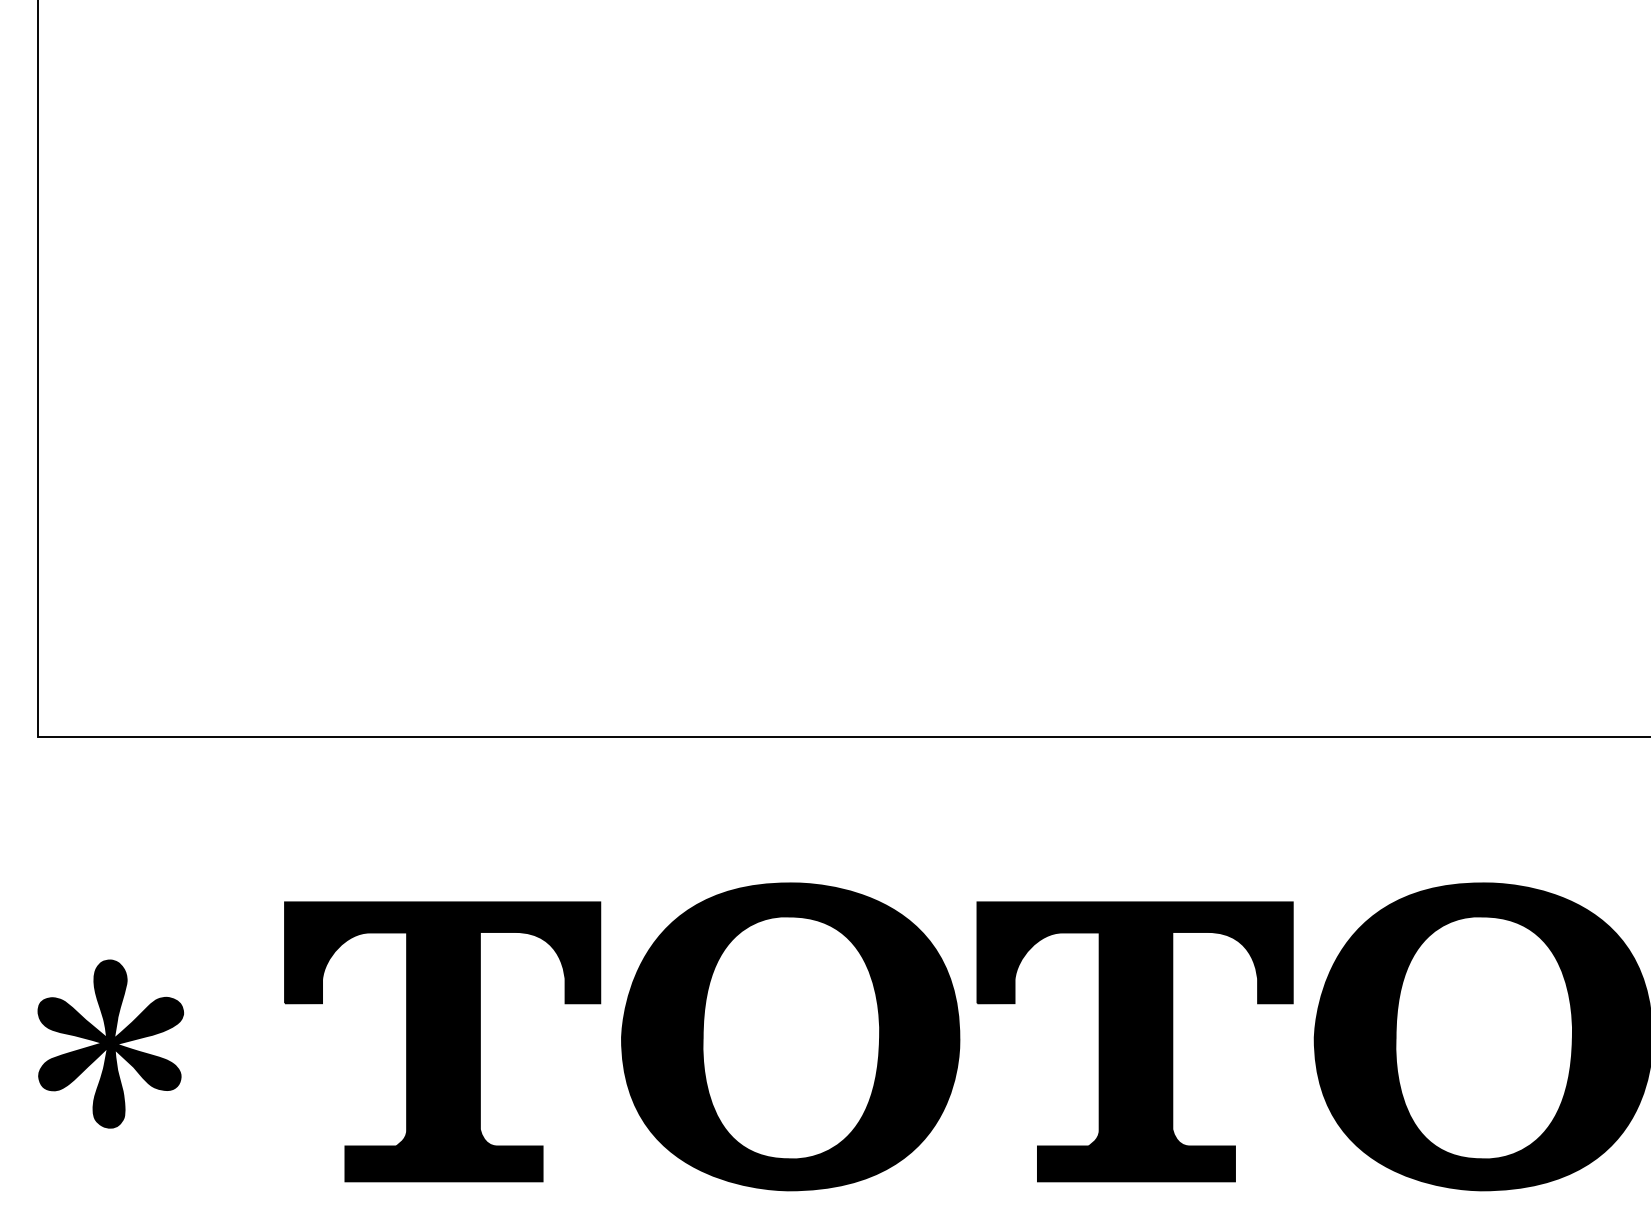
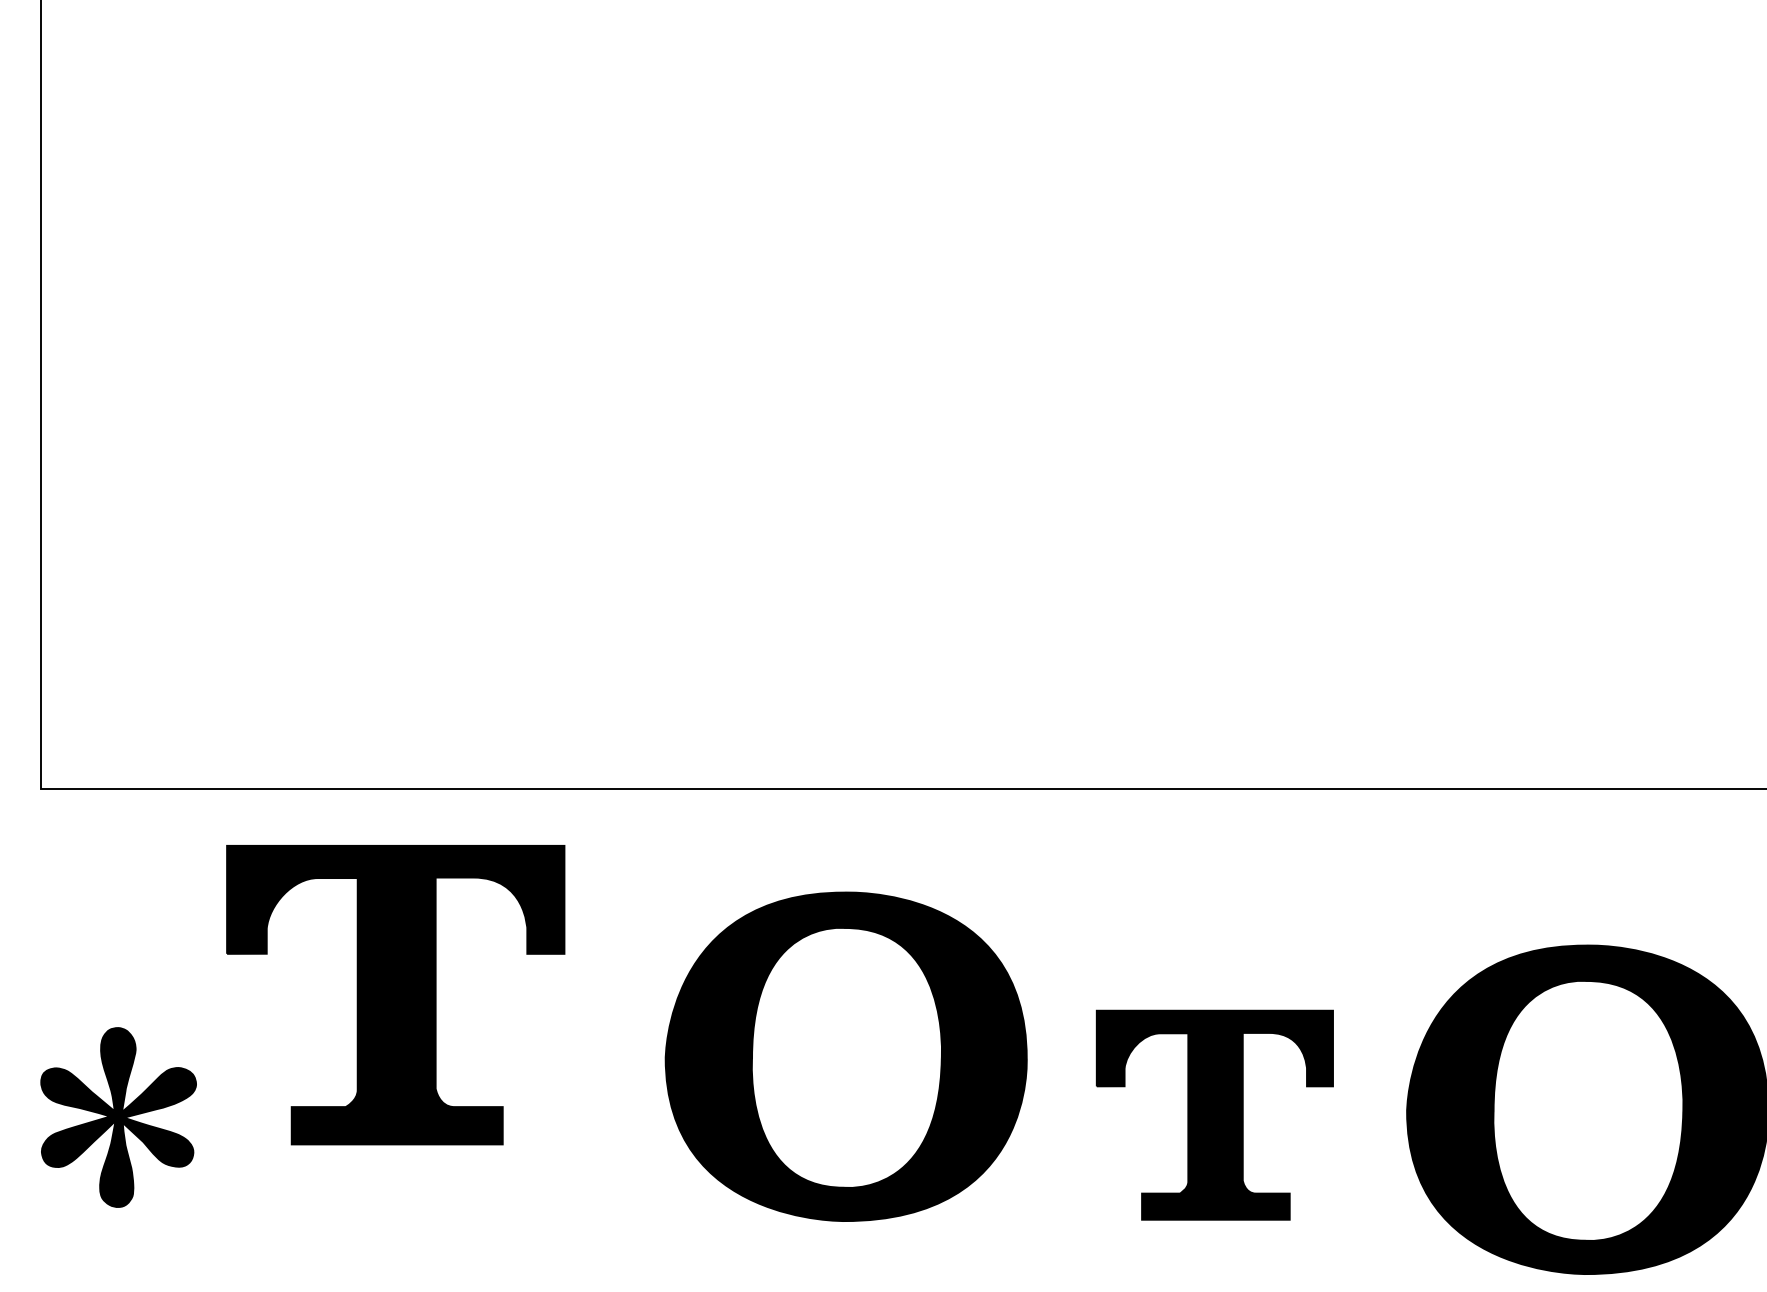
part: (789, 1036) -> (845, 1056), moved
part: (442, 1042) -> (395, 995), moved
part: (1134, 1042) -> (1214, 1115), size x0.7

